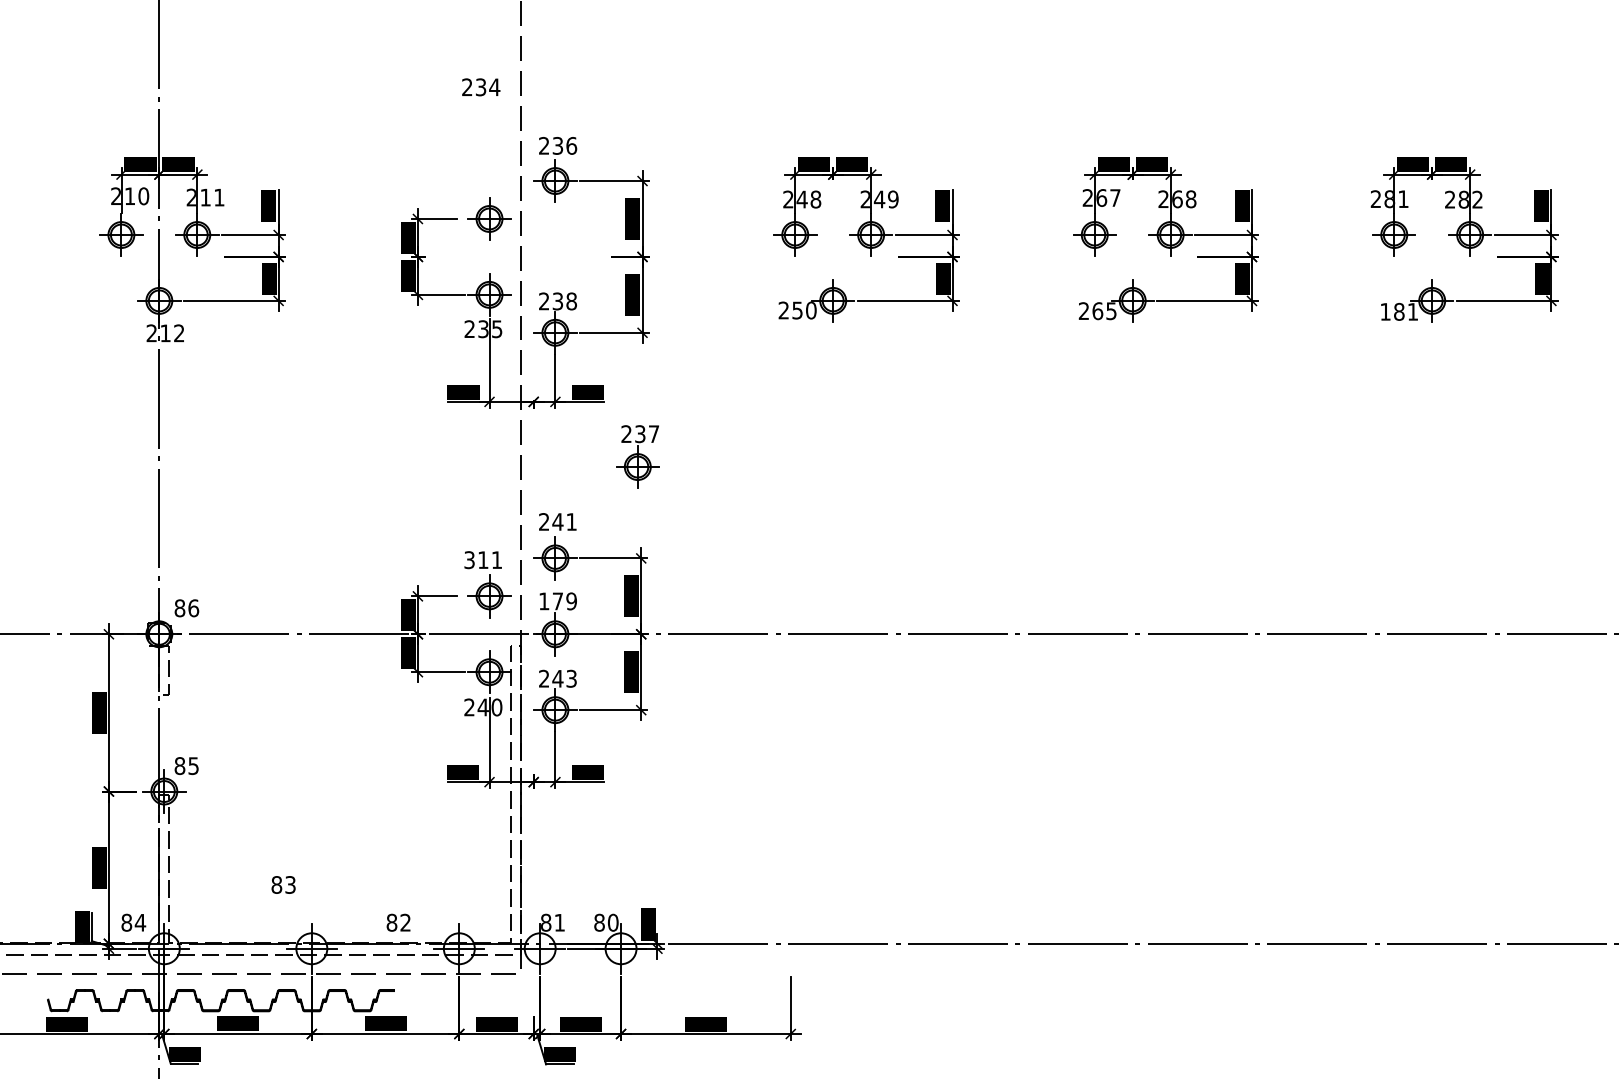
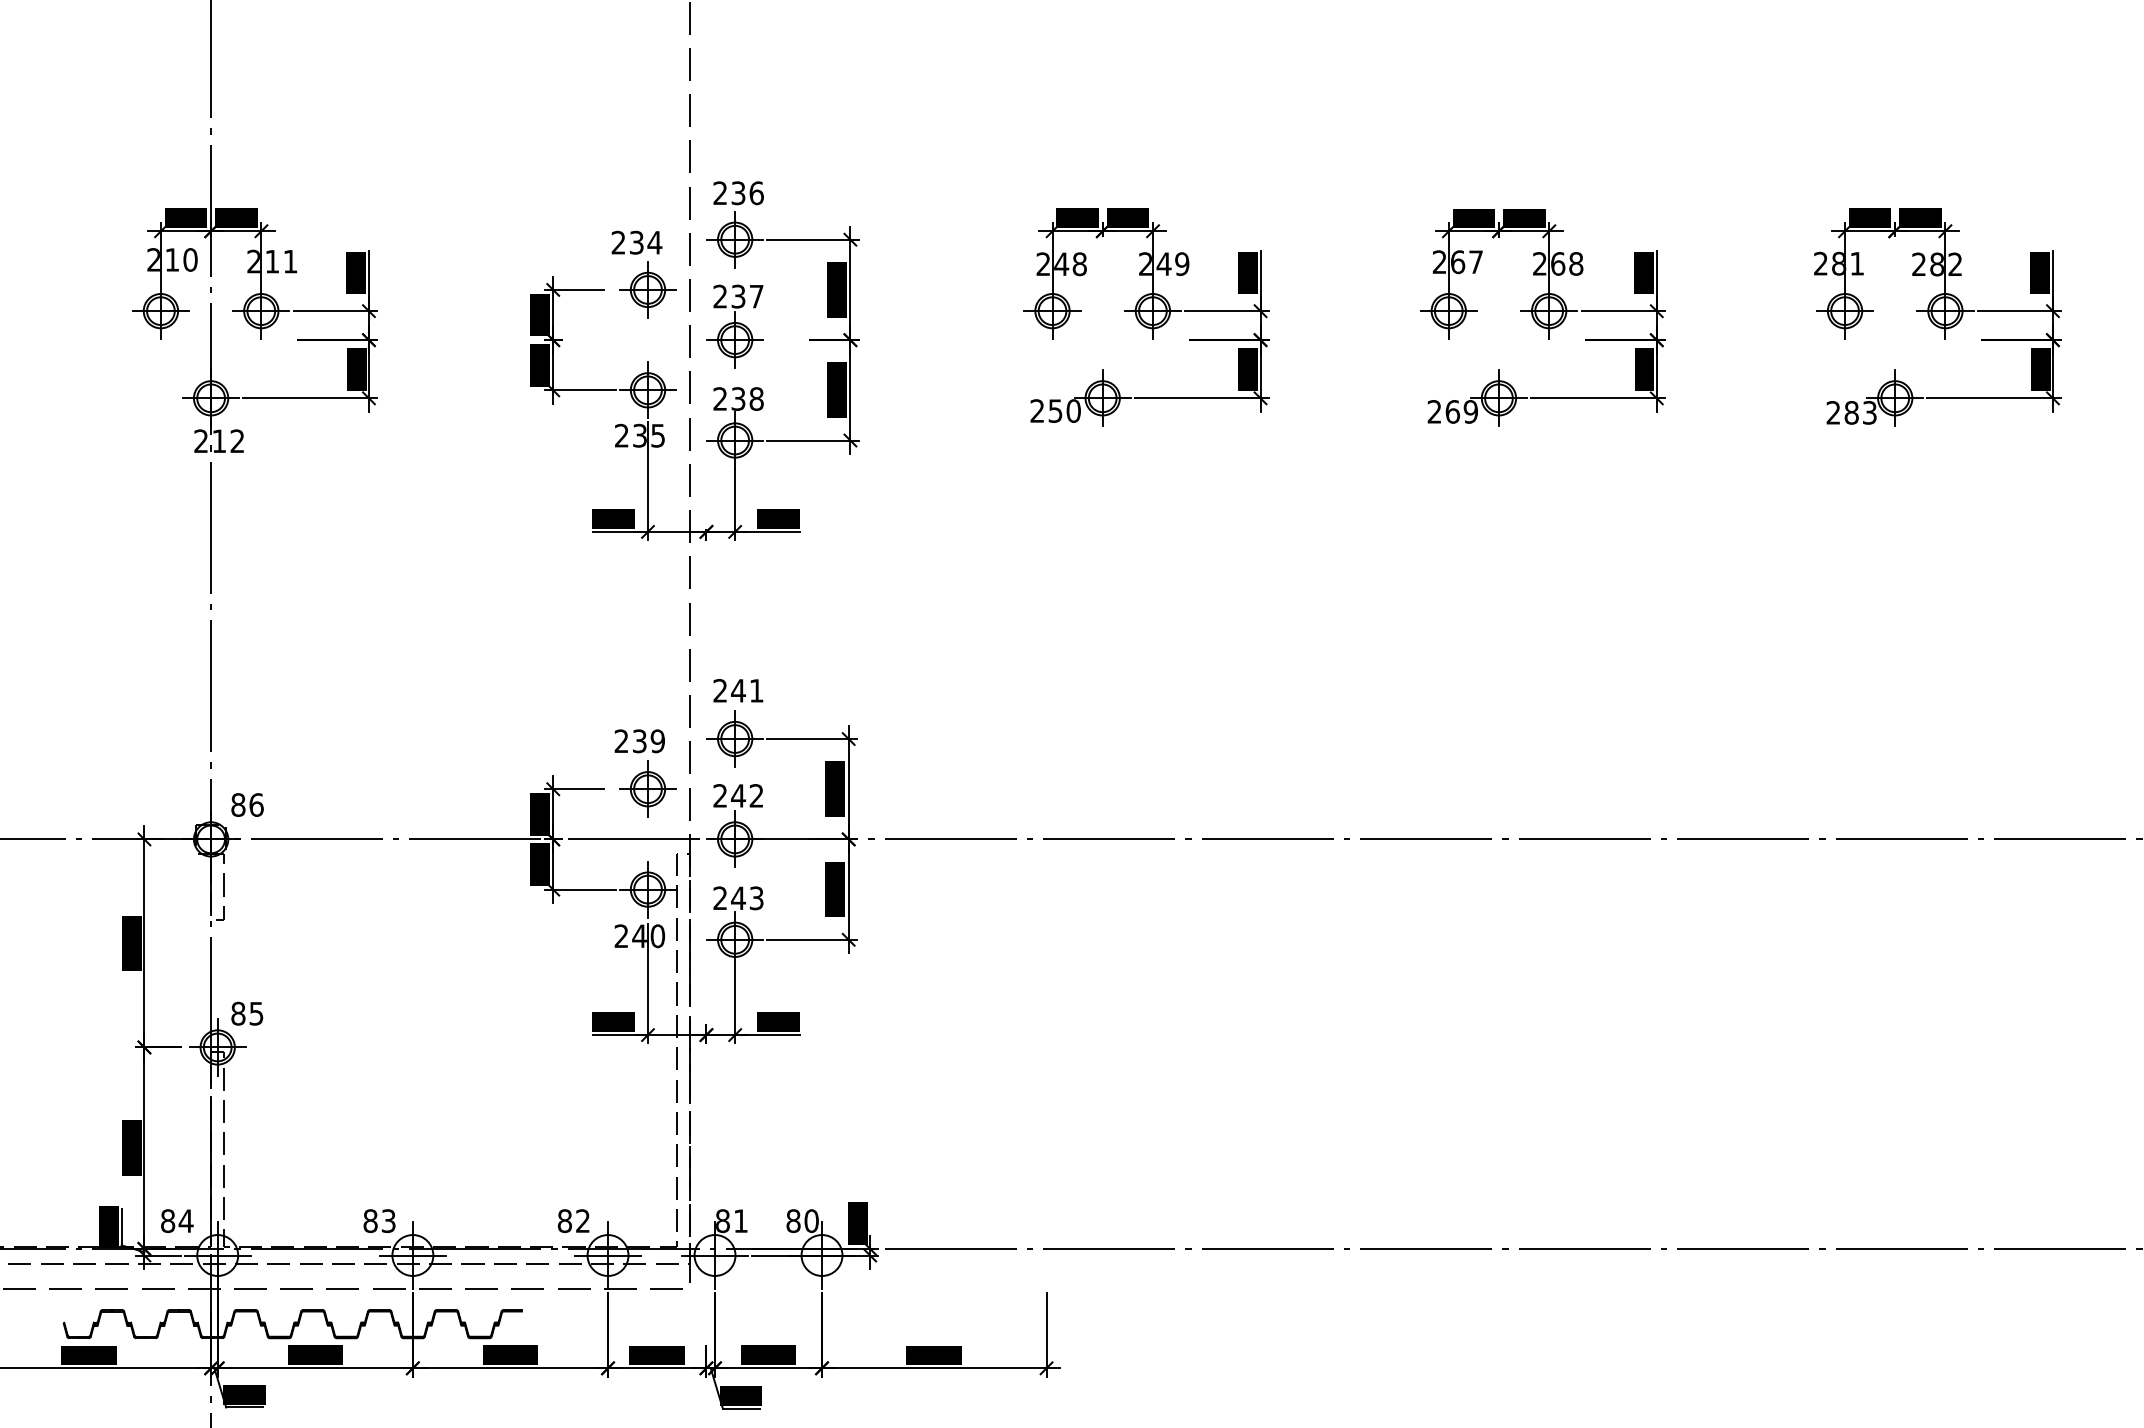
text: (480, 87) -> (636, 242), moved
text: (1111, 310) -> (1470, 411), 265 -> 269
text: (1399, 311) -> (1851, 412), 181 -> 283
part: (637, 456) -> (734, 326), moved
text: (483, 560) -> (639, 741), 311 -> 239
text: (557, 601) -> (738, 795), 179 -> 242
text: (283, 885) -> (379, 1221), moved
text: (398, 922) -> (573, 1220), moved

